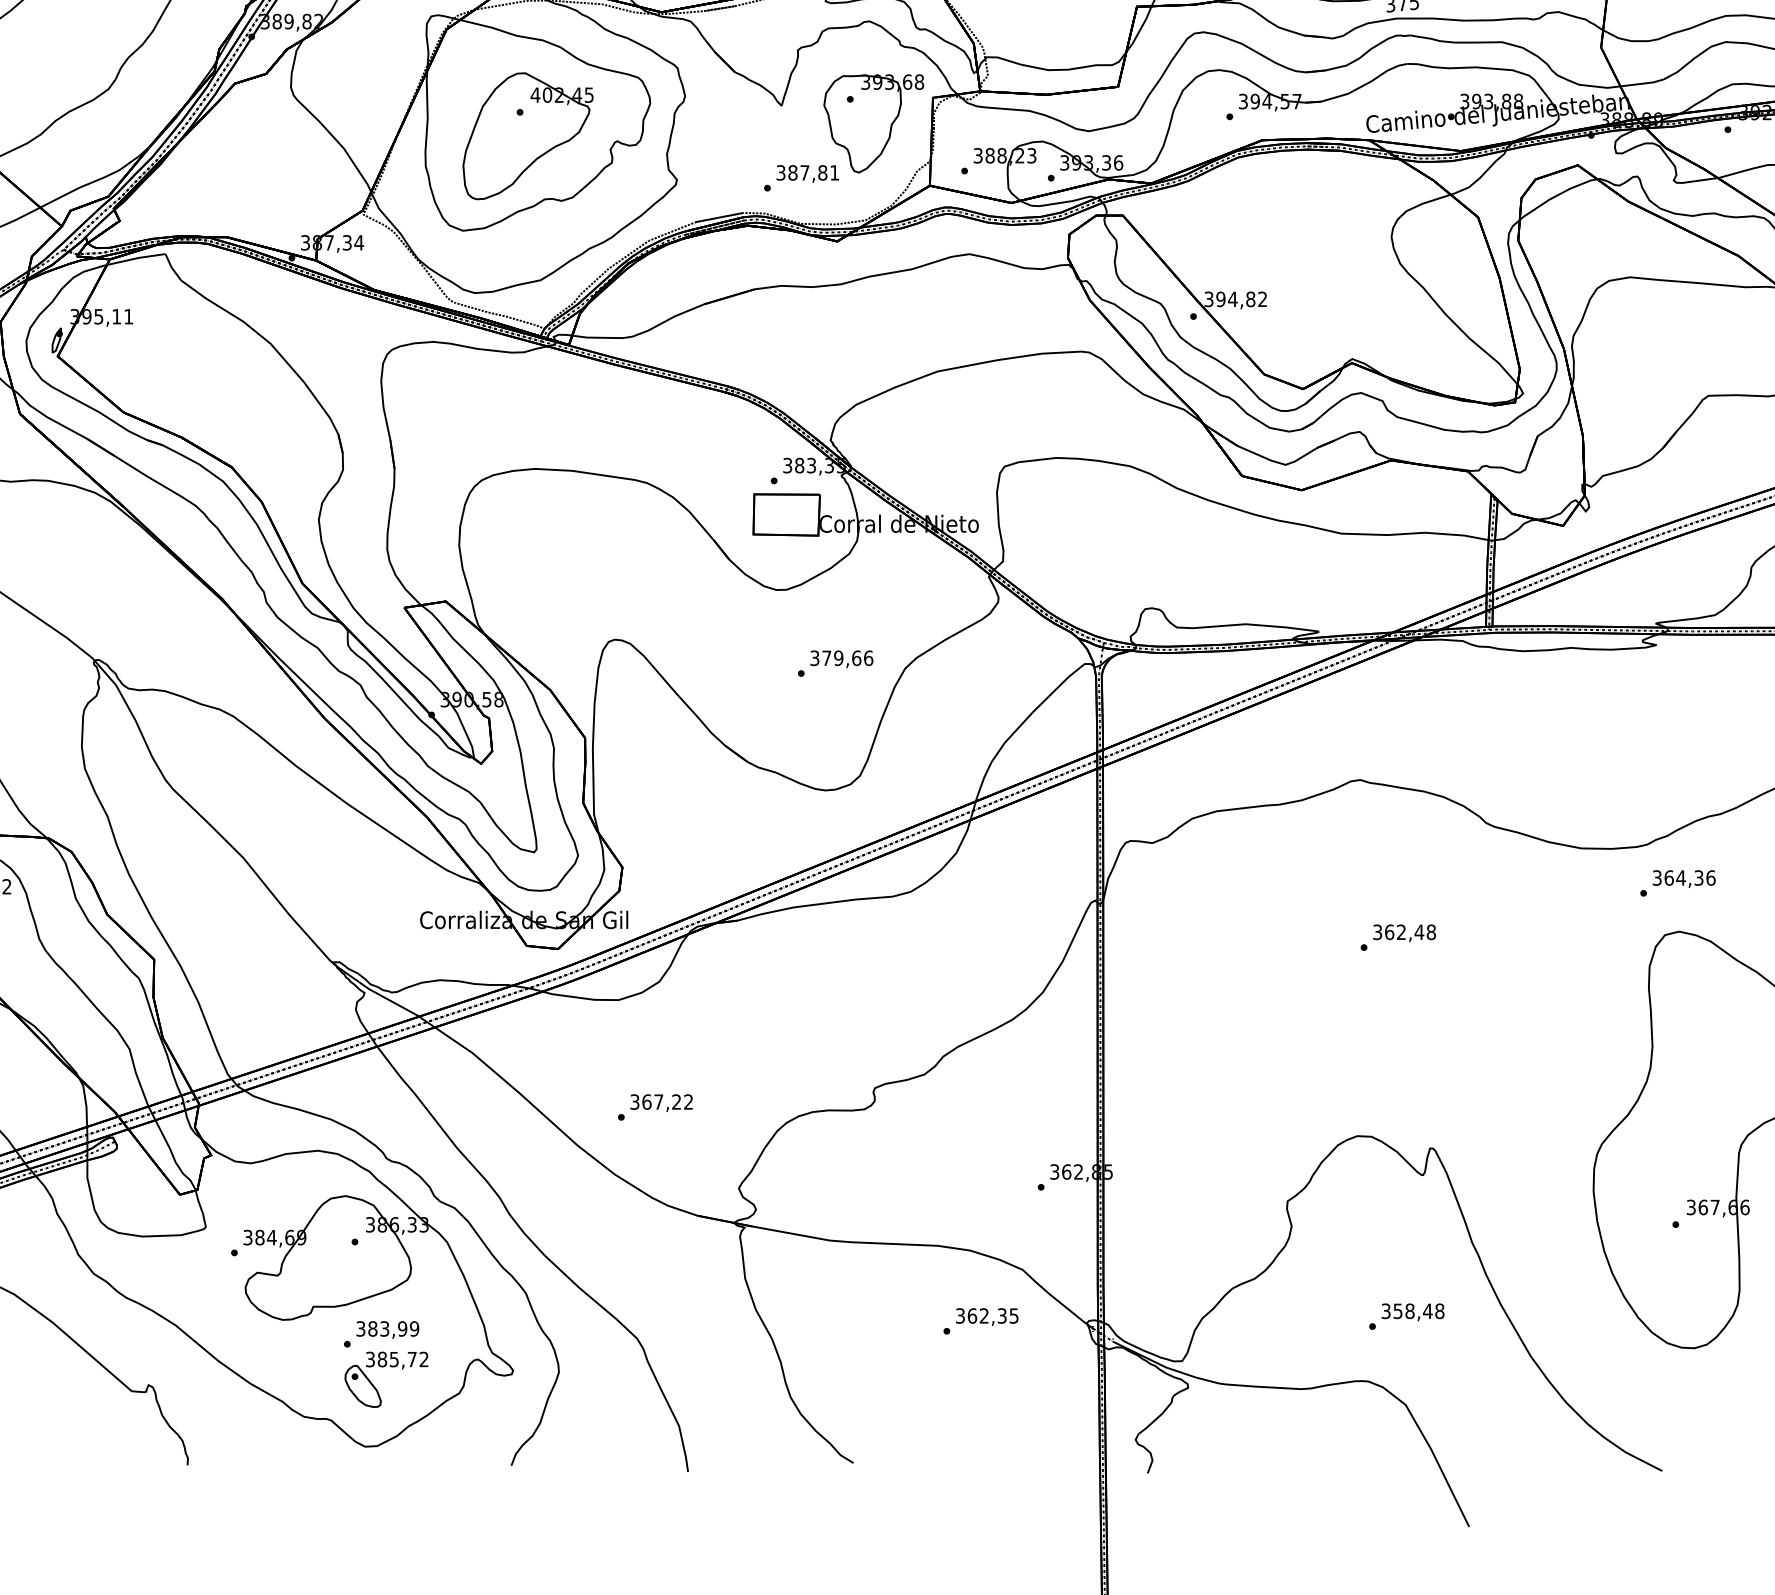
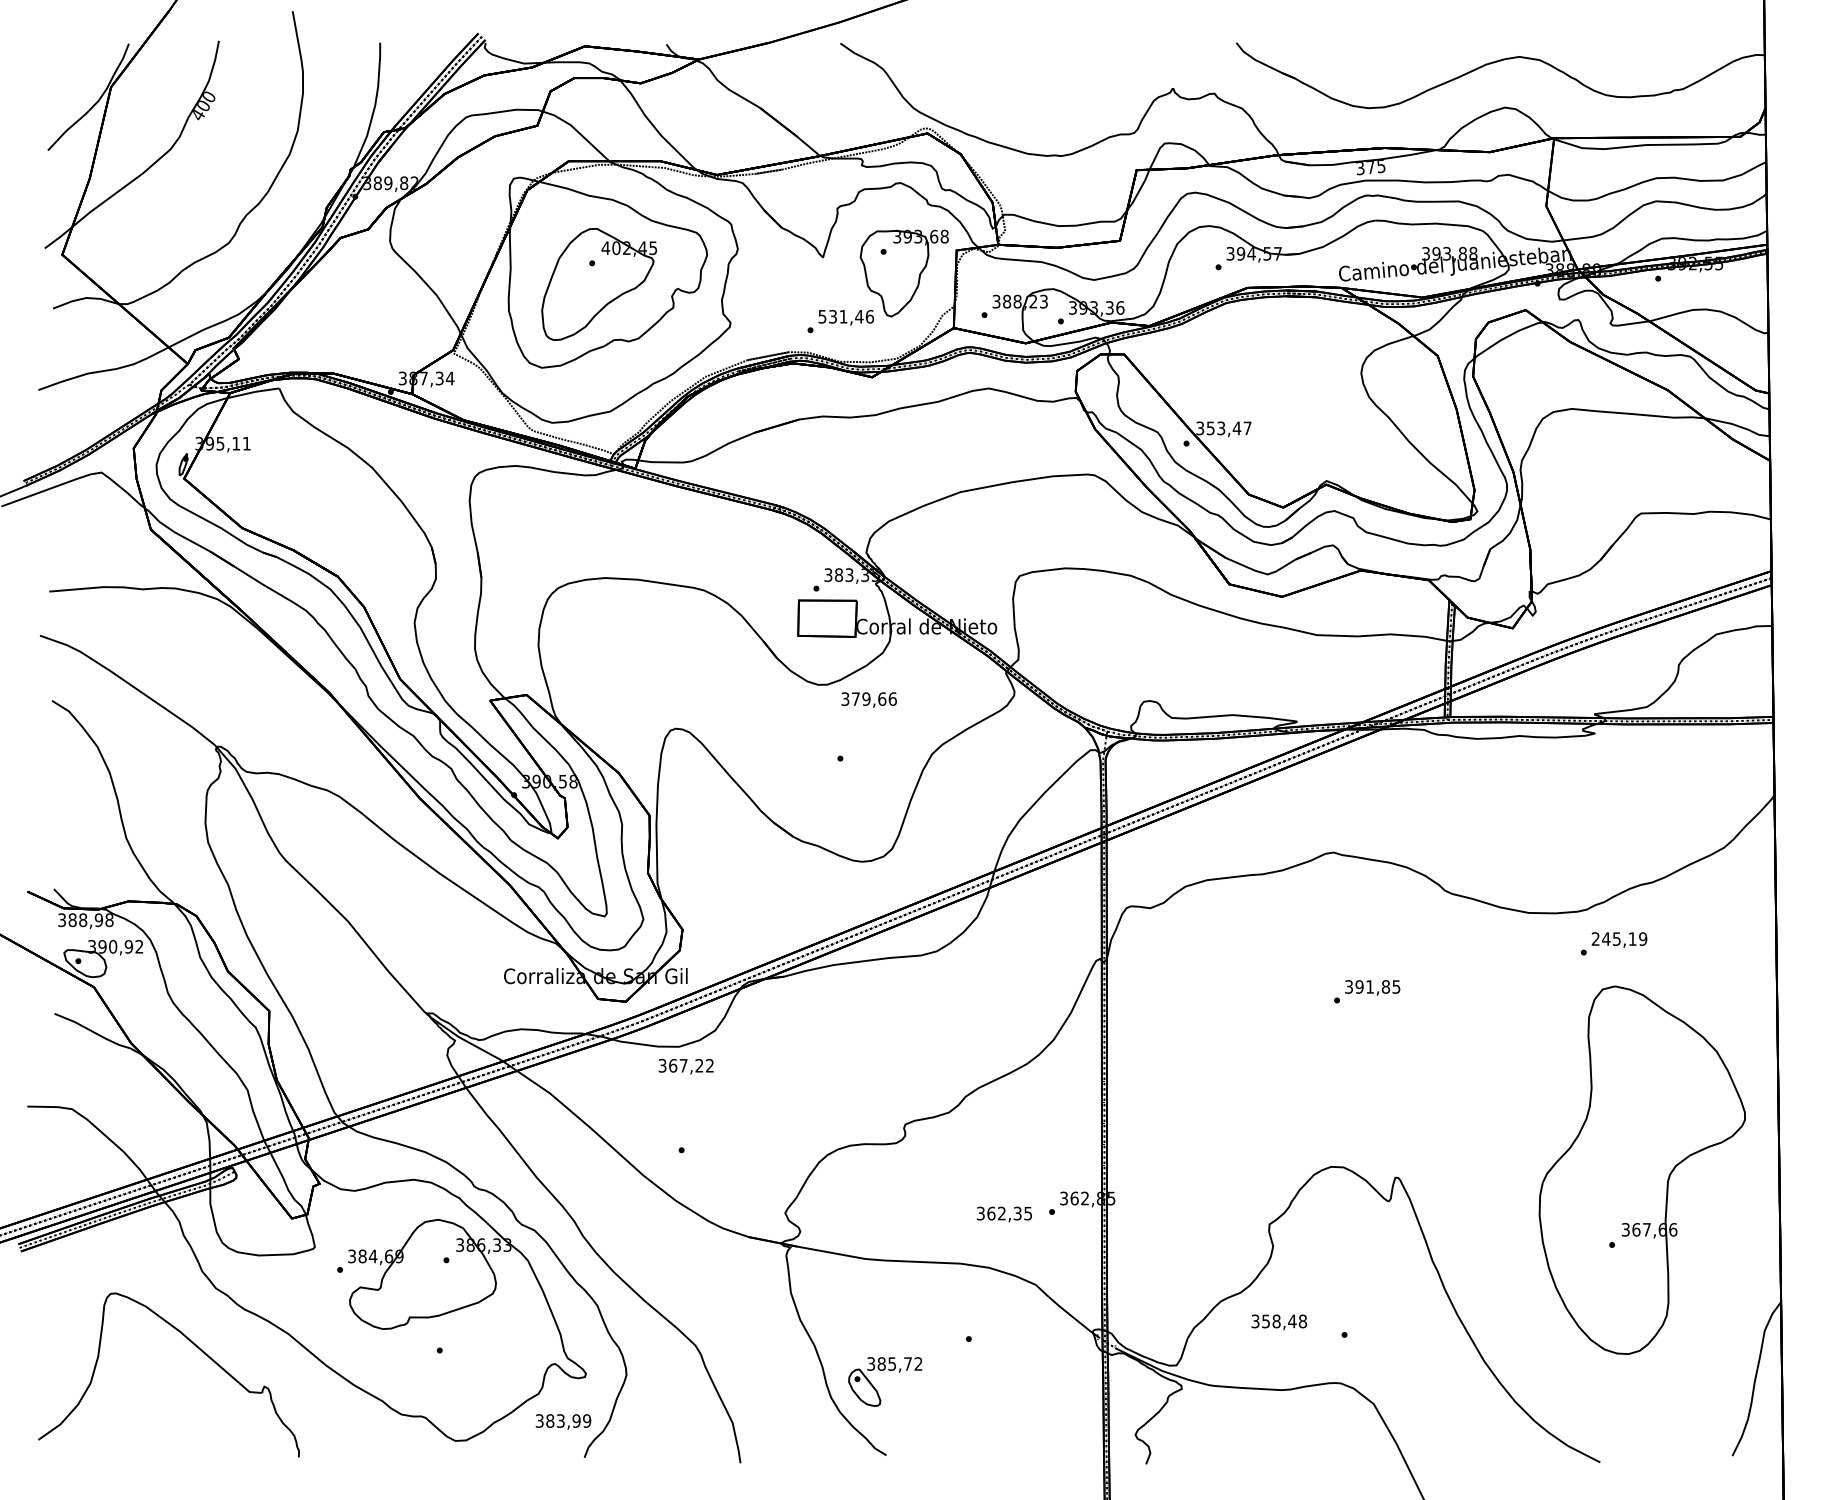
text: (808, 172) -> (846, 316), 387,81 -> 531,46
text: (1241, 299) -> (1228, 428), 394,82 -> 353,47
text: (841, 658) -> (868, 699), moved
text: (1684, 877) -> (1619, 938), 364,36 -> 245,19
text: (1409, 931) -> (1377, 986), 362,48 -> 391,85
text: (660, 1102) -> (685, 1066), moved
text: (1412, 1312) -> (1278, 1322), moved
text: (987, 1317) -> (1004, 1214), moved
text: (387, 1329) -> (563, 1421), moved
part: (385, 1366) -> (884, 1370), moved

